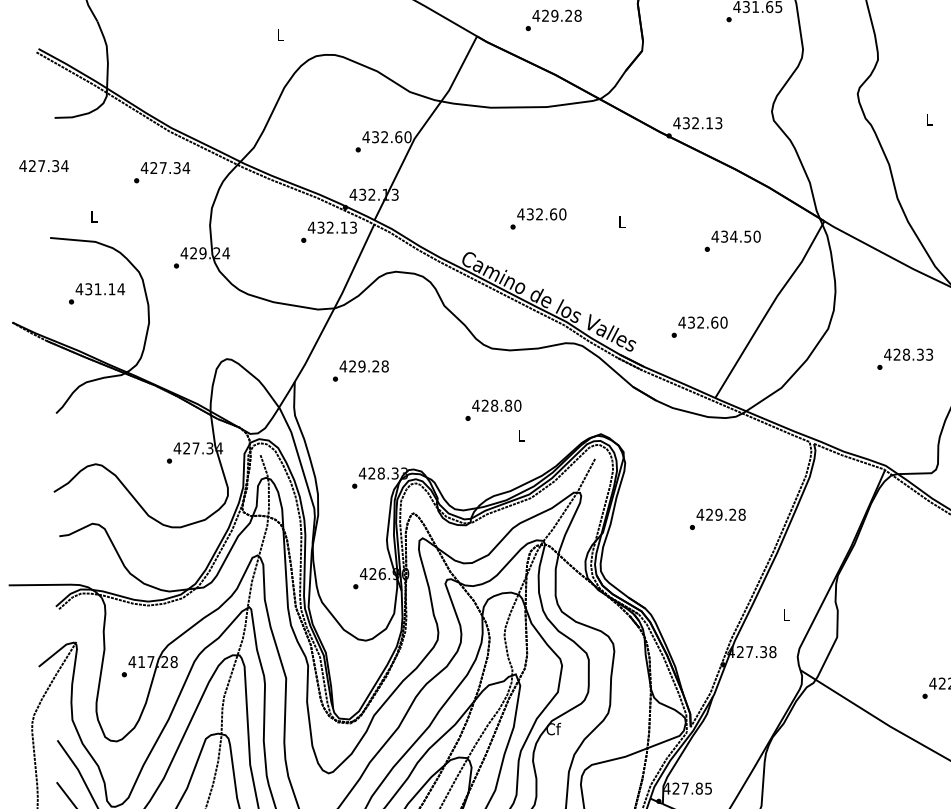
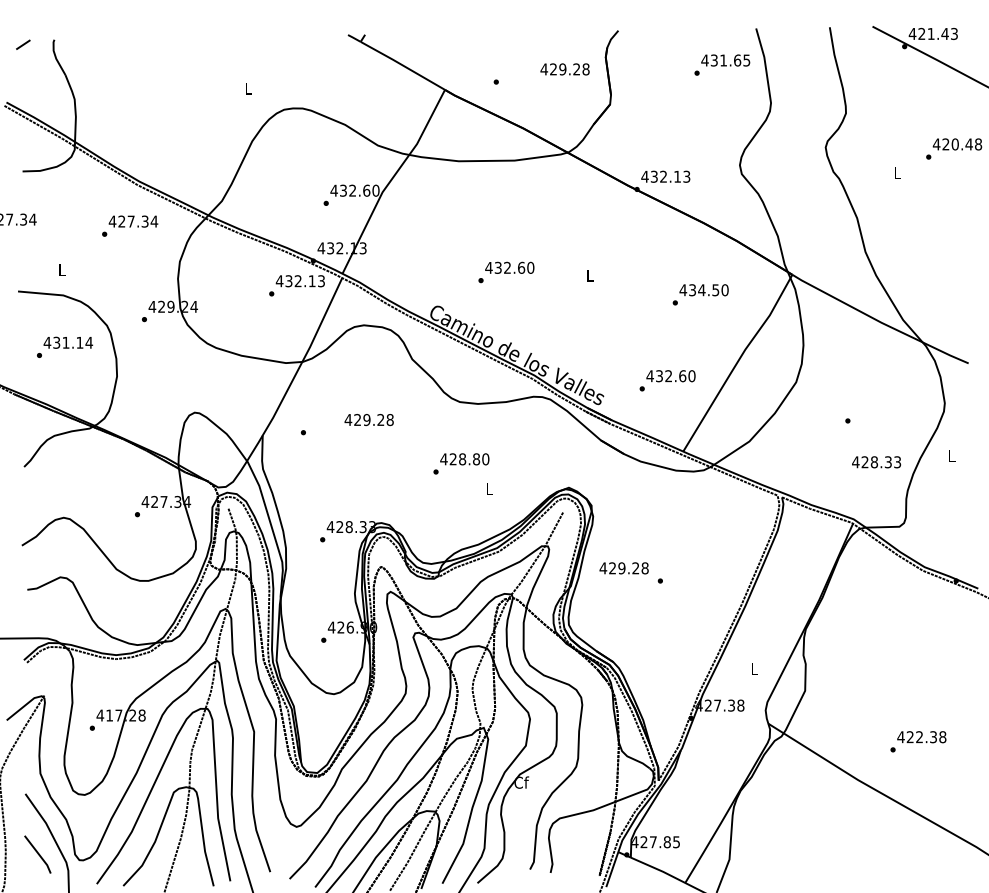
text: (556, 15) -> (564, 69), moved
text: (908, 354) -> (876, 462), moved
text: (363, 366) -> (368, 420), moved
text: (720, 514) -> (623, 568), moved

